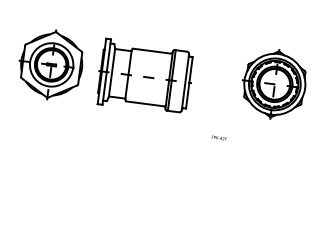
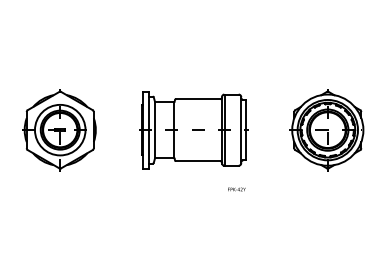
part: (144, 77) -> (193, 130), moved
part: (273, 84) -> (326, 130), moved
text: (219, 138) -> (236, 189), moved

